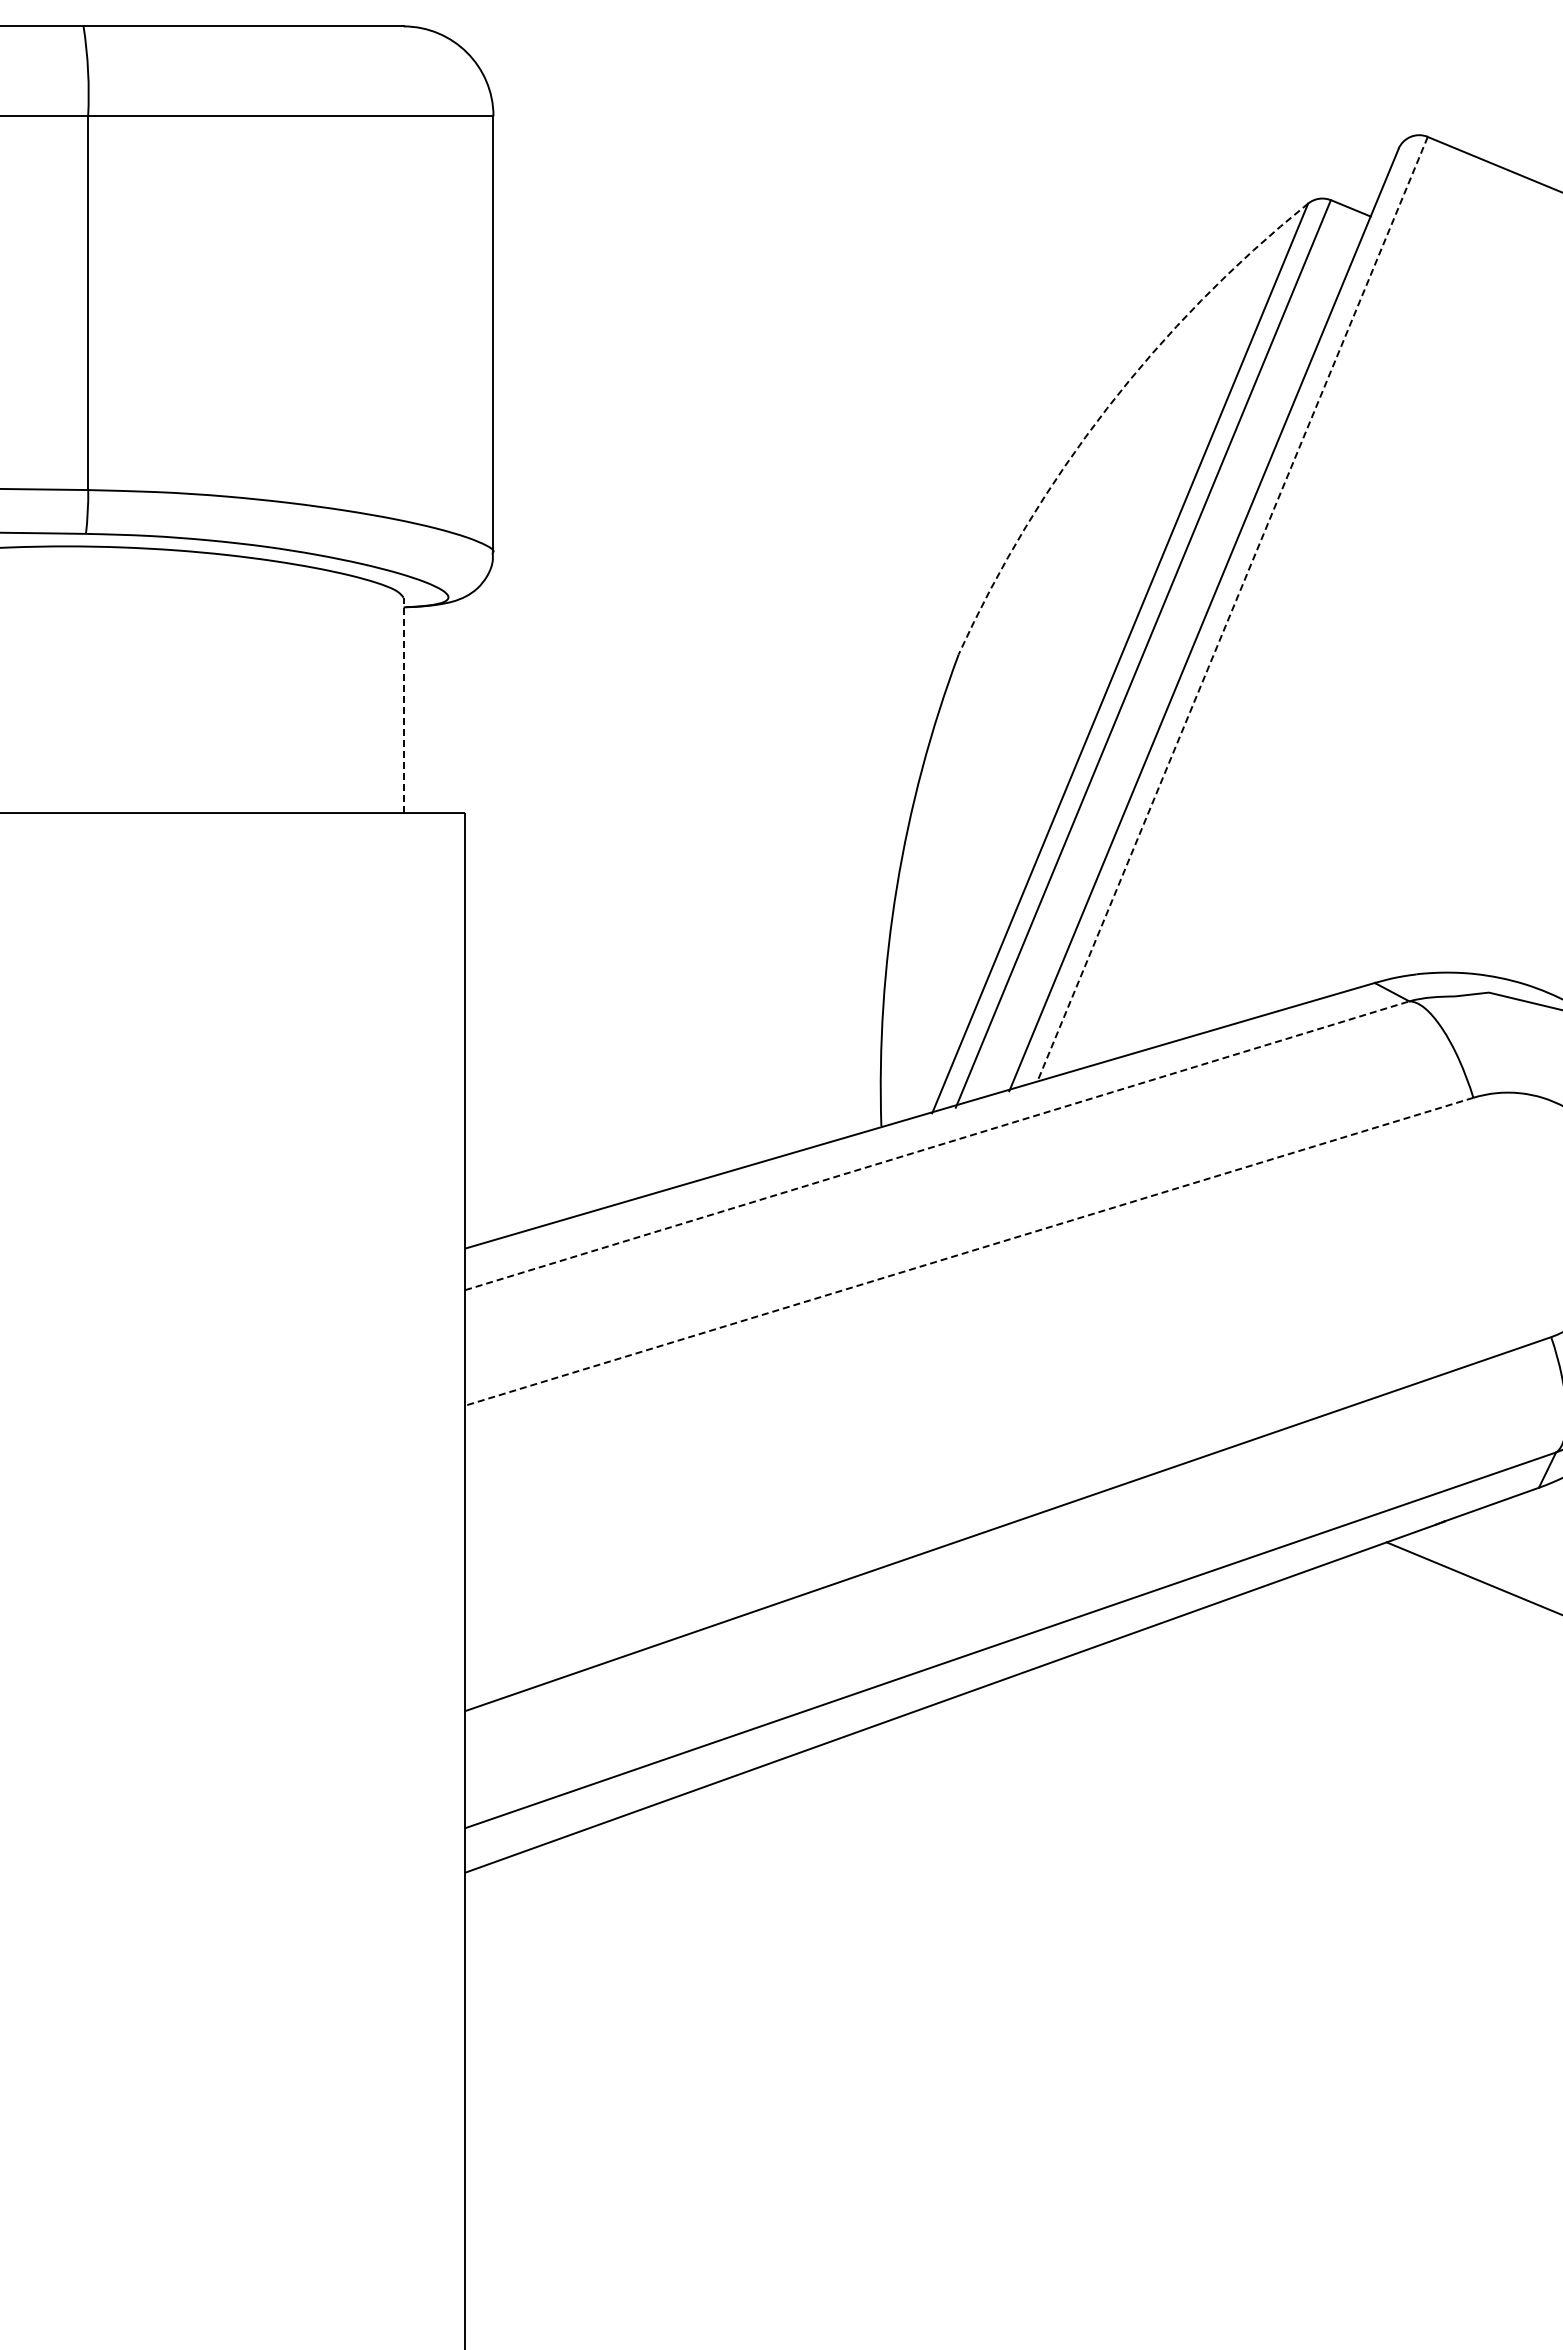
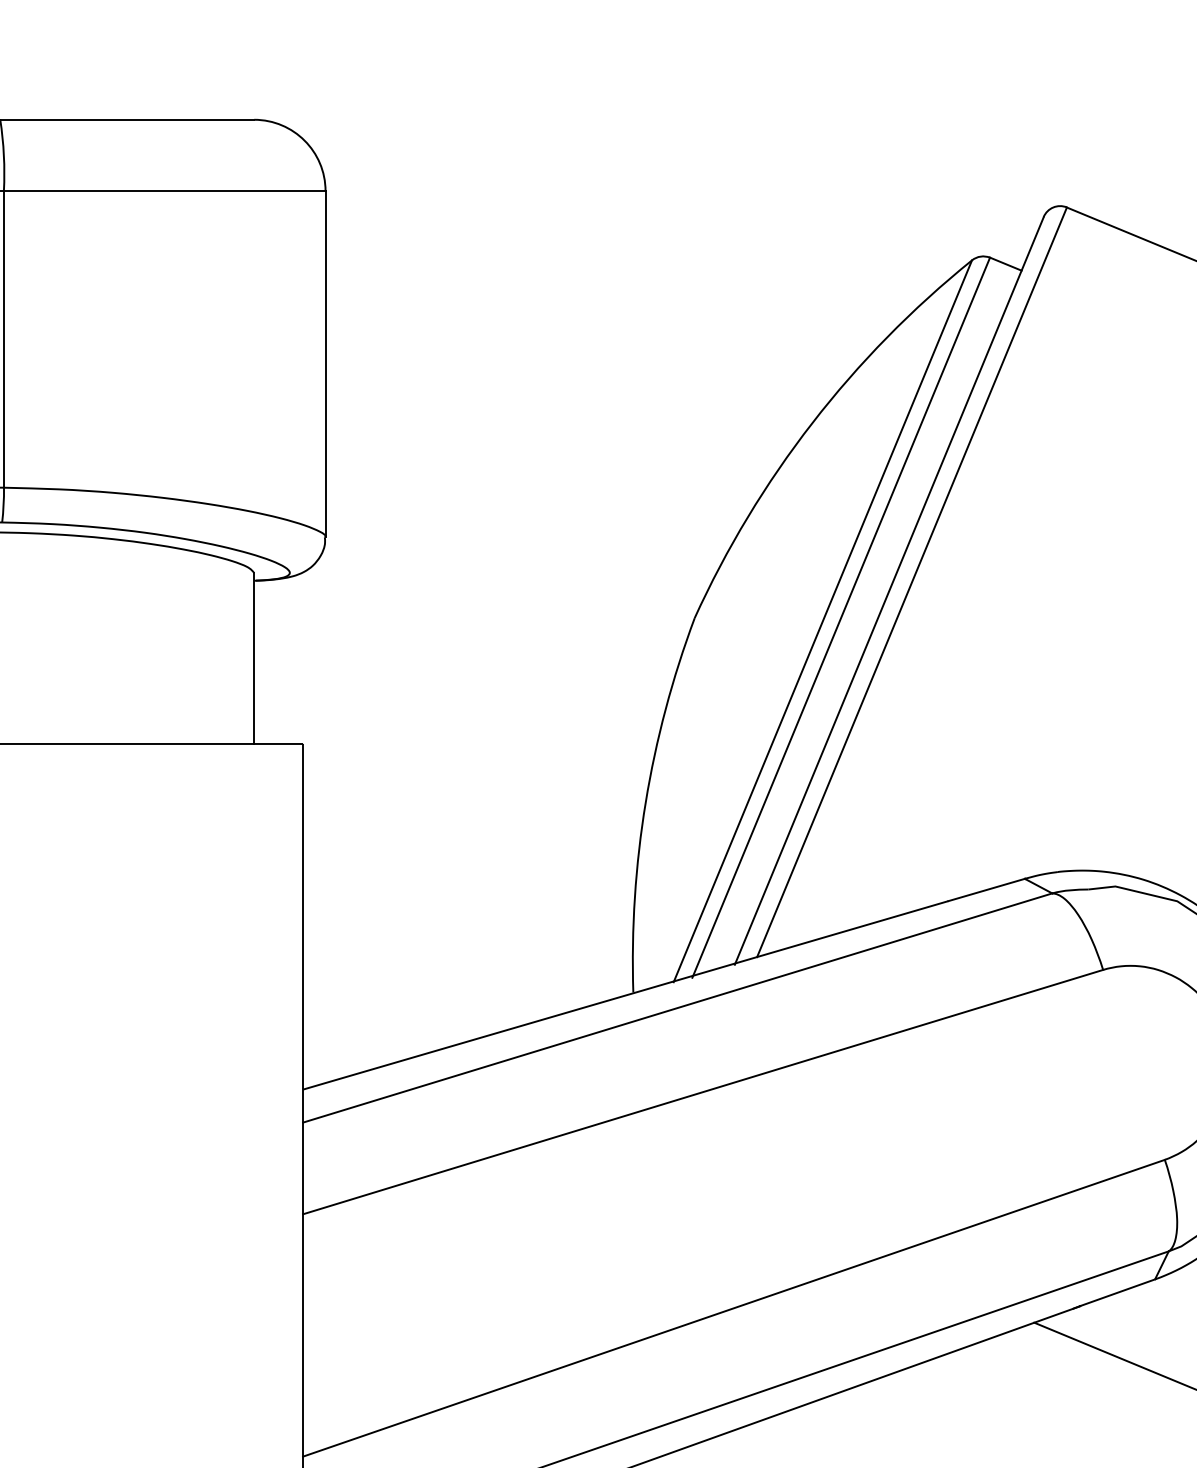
arc: (1107, 408) -> (812, 422), dashed -> solid
line: (1232, 609) -> (911, 582), dashed -> solid
line: (403, 705) -> (254, 658), dashed -> solid
line: (937, 1145) -> (677, 1007), dashed -> solid
line: (968, 1251) -> (702, 1091), dashed -> solid

